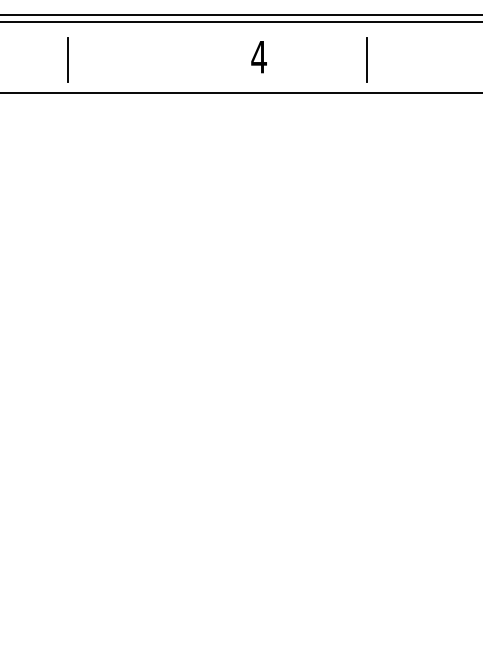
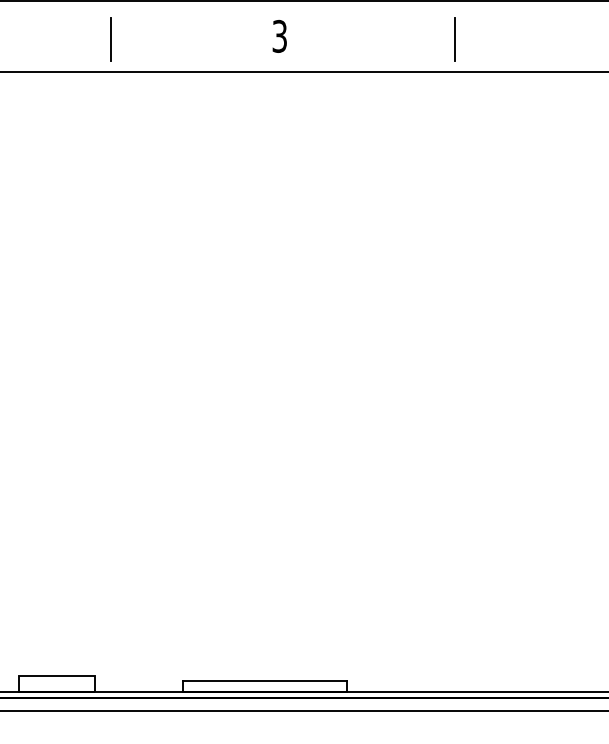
text: (258, 56) -> (279, 35), 4 -> 3
line: (67, 60) -> (110, 39), moved
line: (366, 60) -> (454, 39), moved

